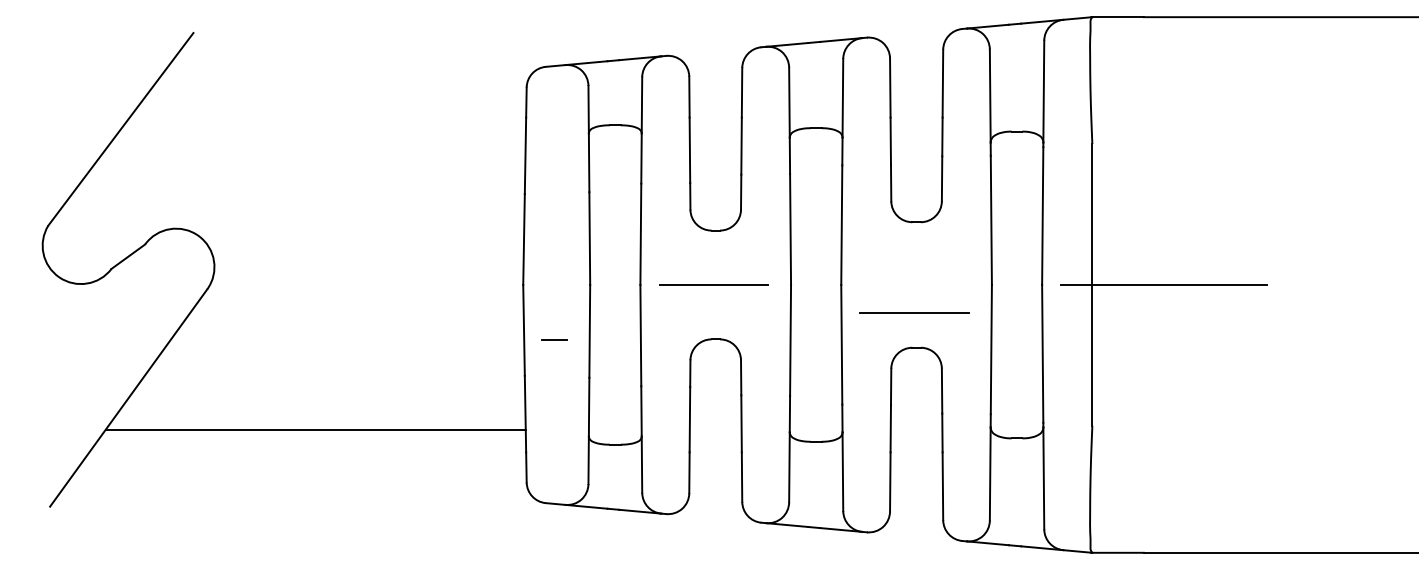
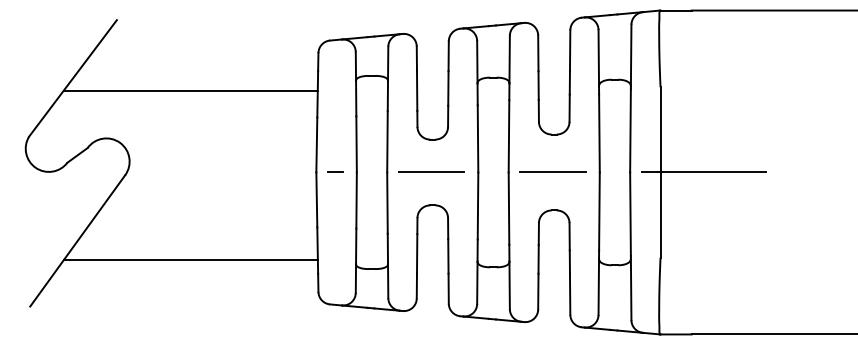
line: (315, 149) -> (190, 90), added
line: (913, 311) -> (552, 171), moved
line: (554, 337) -> (335, 171), moved

